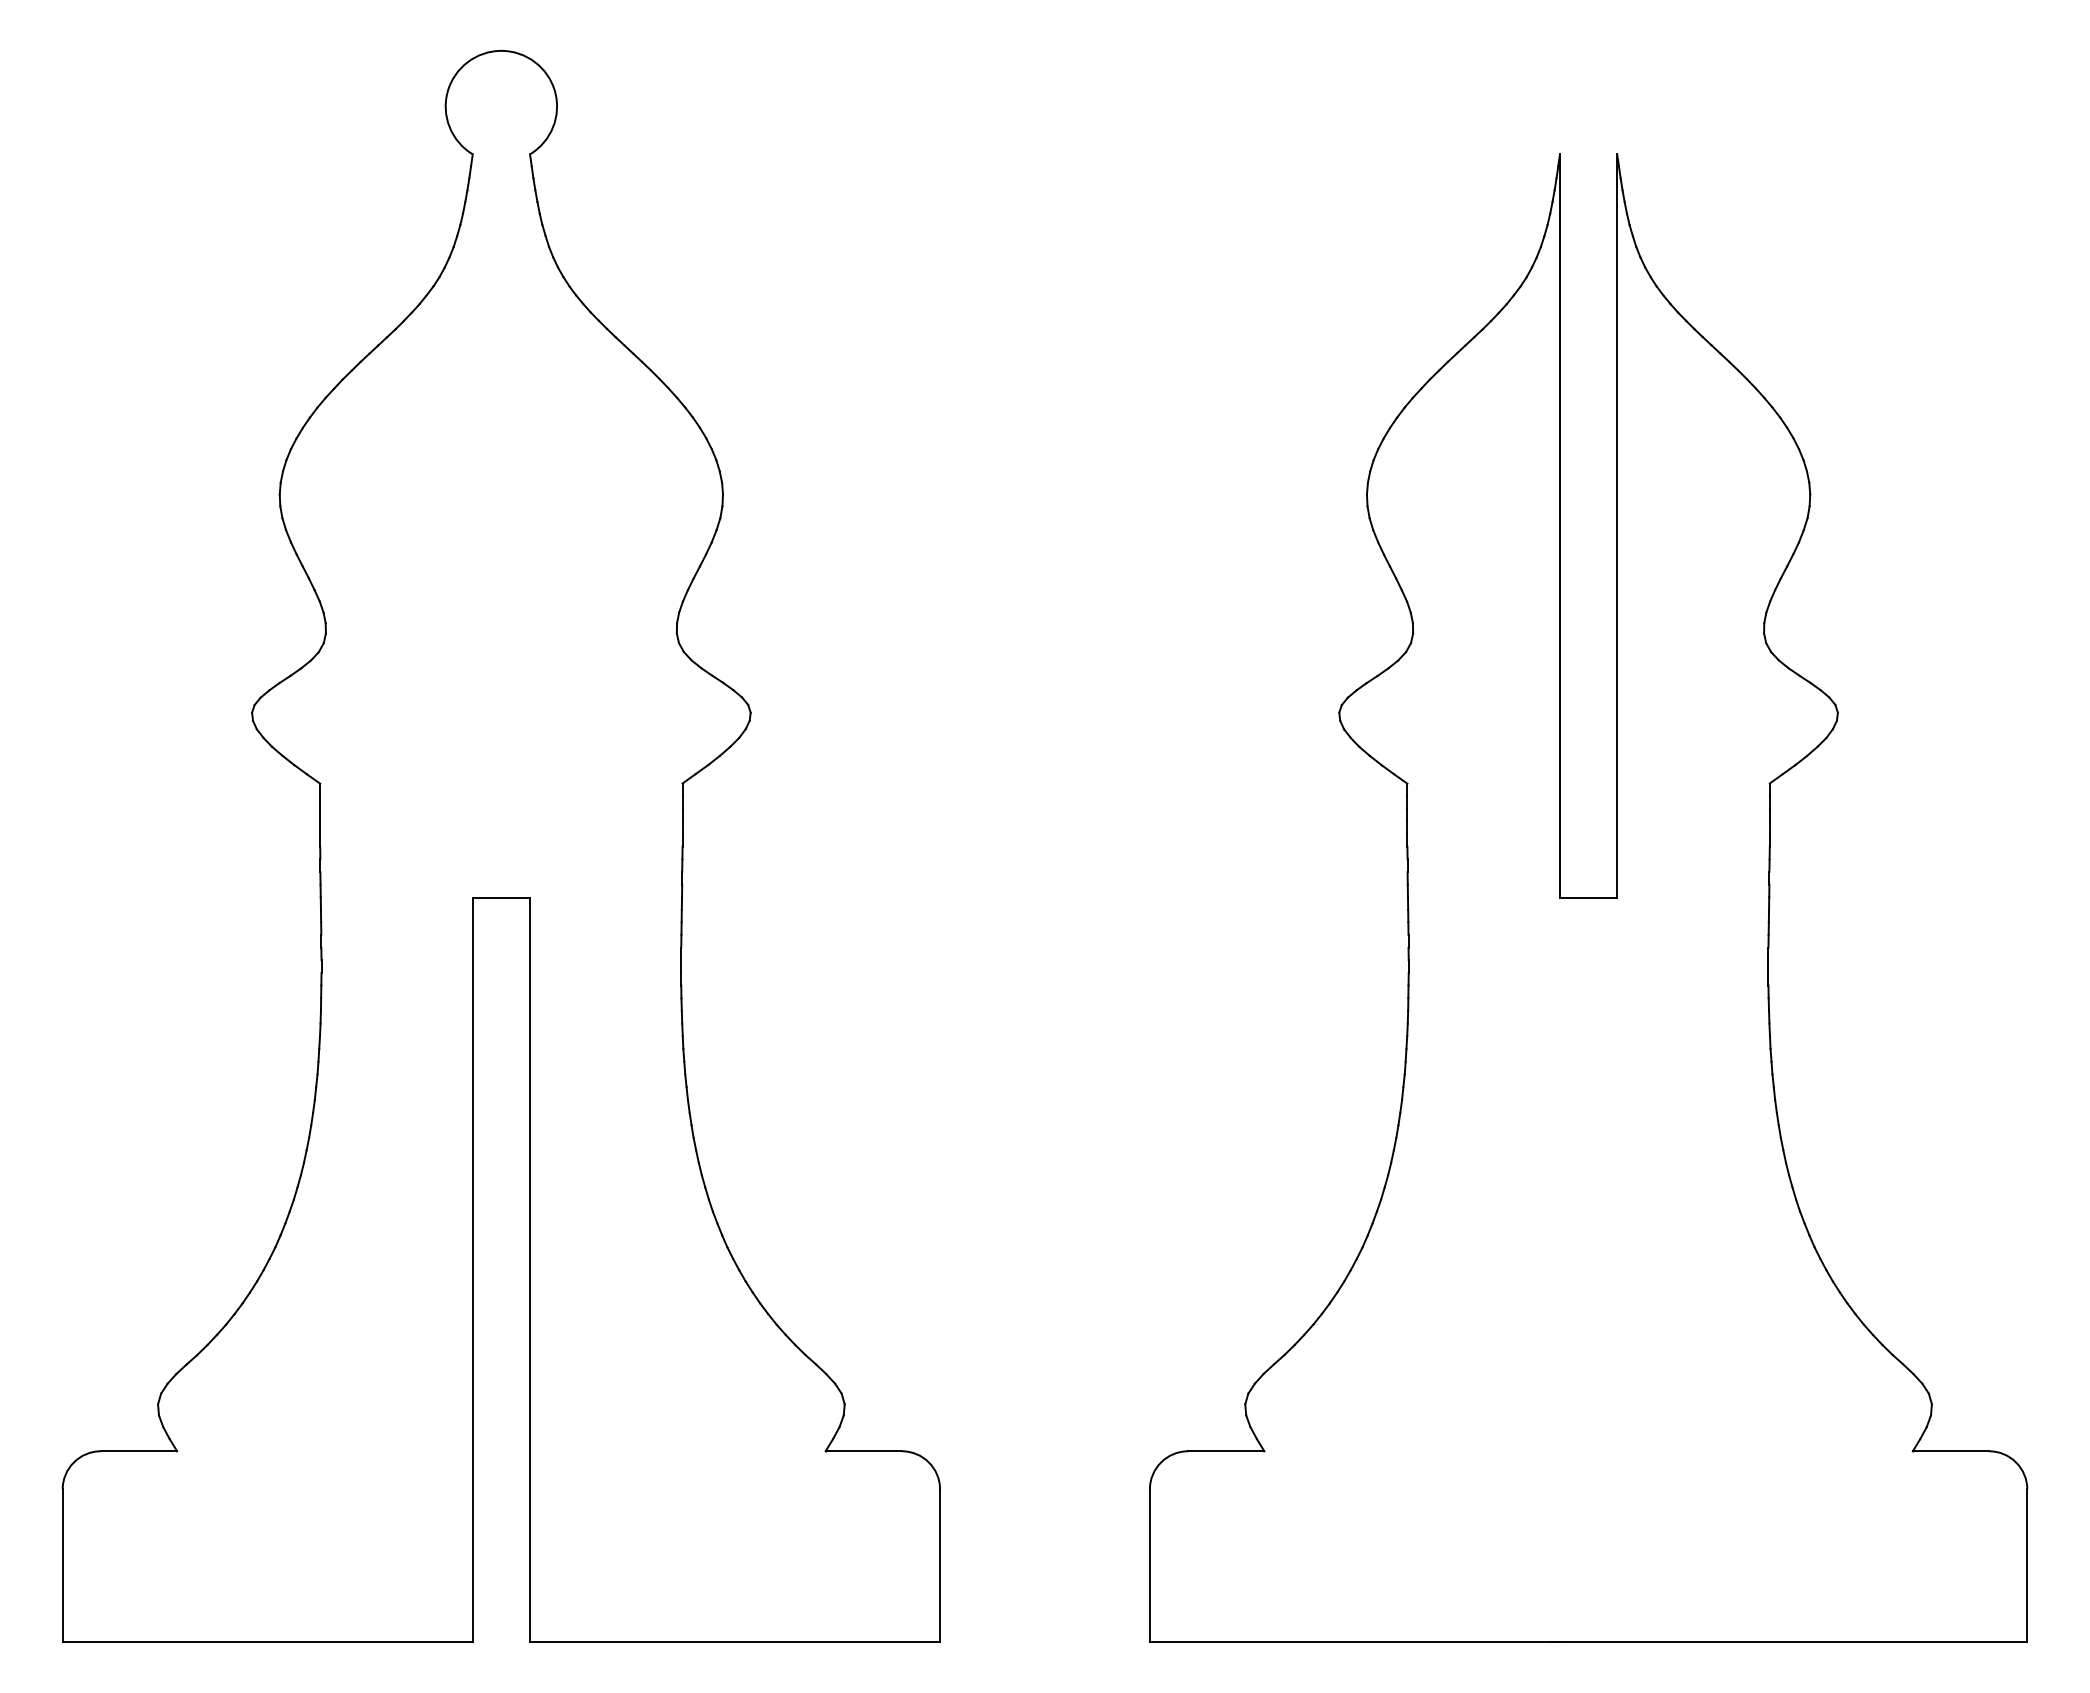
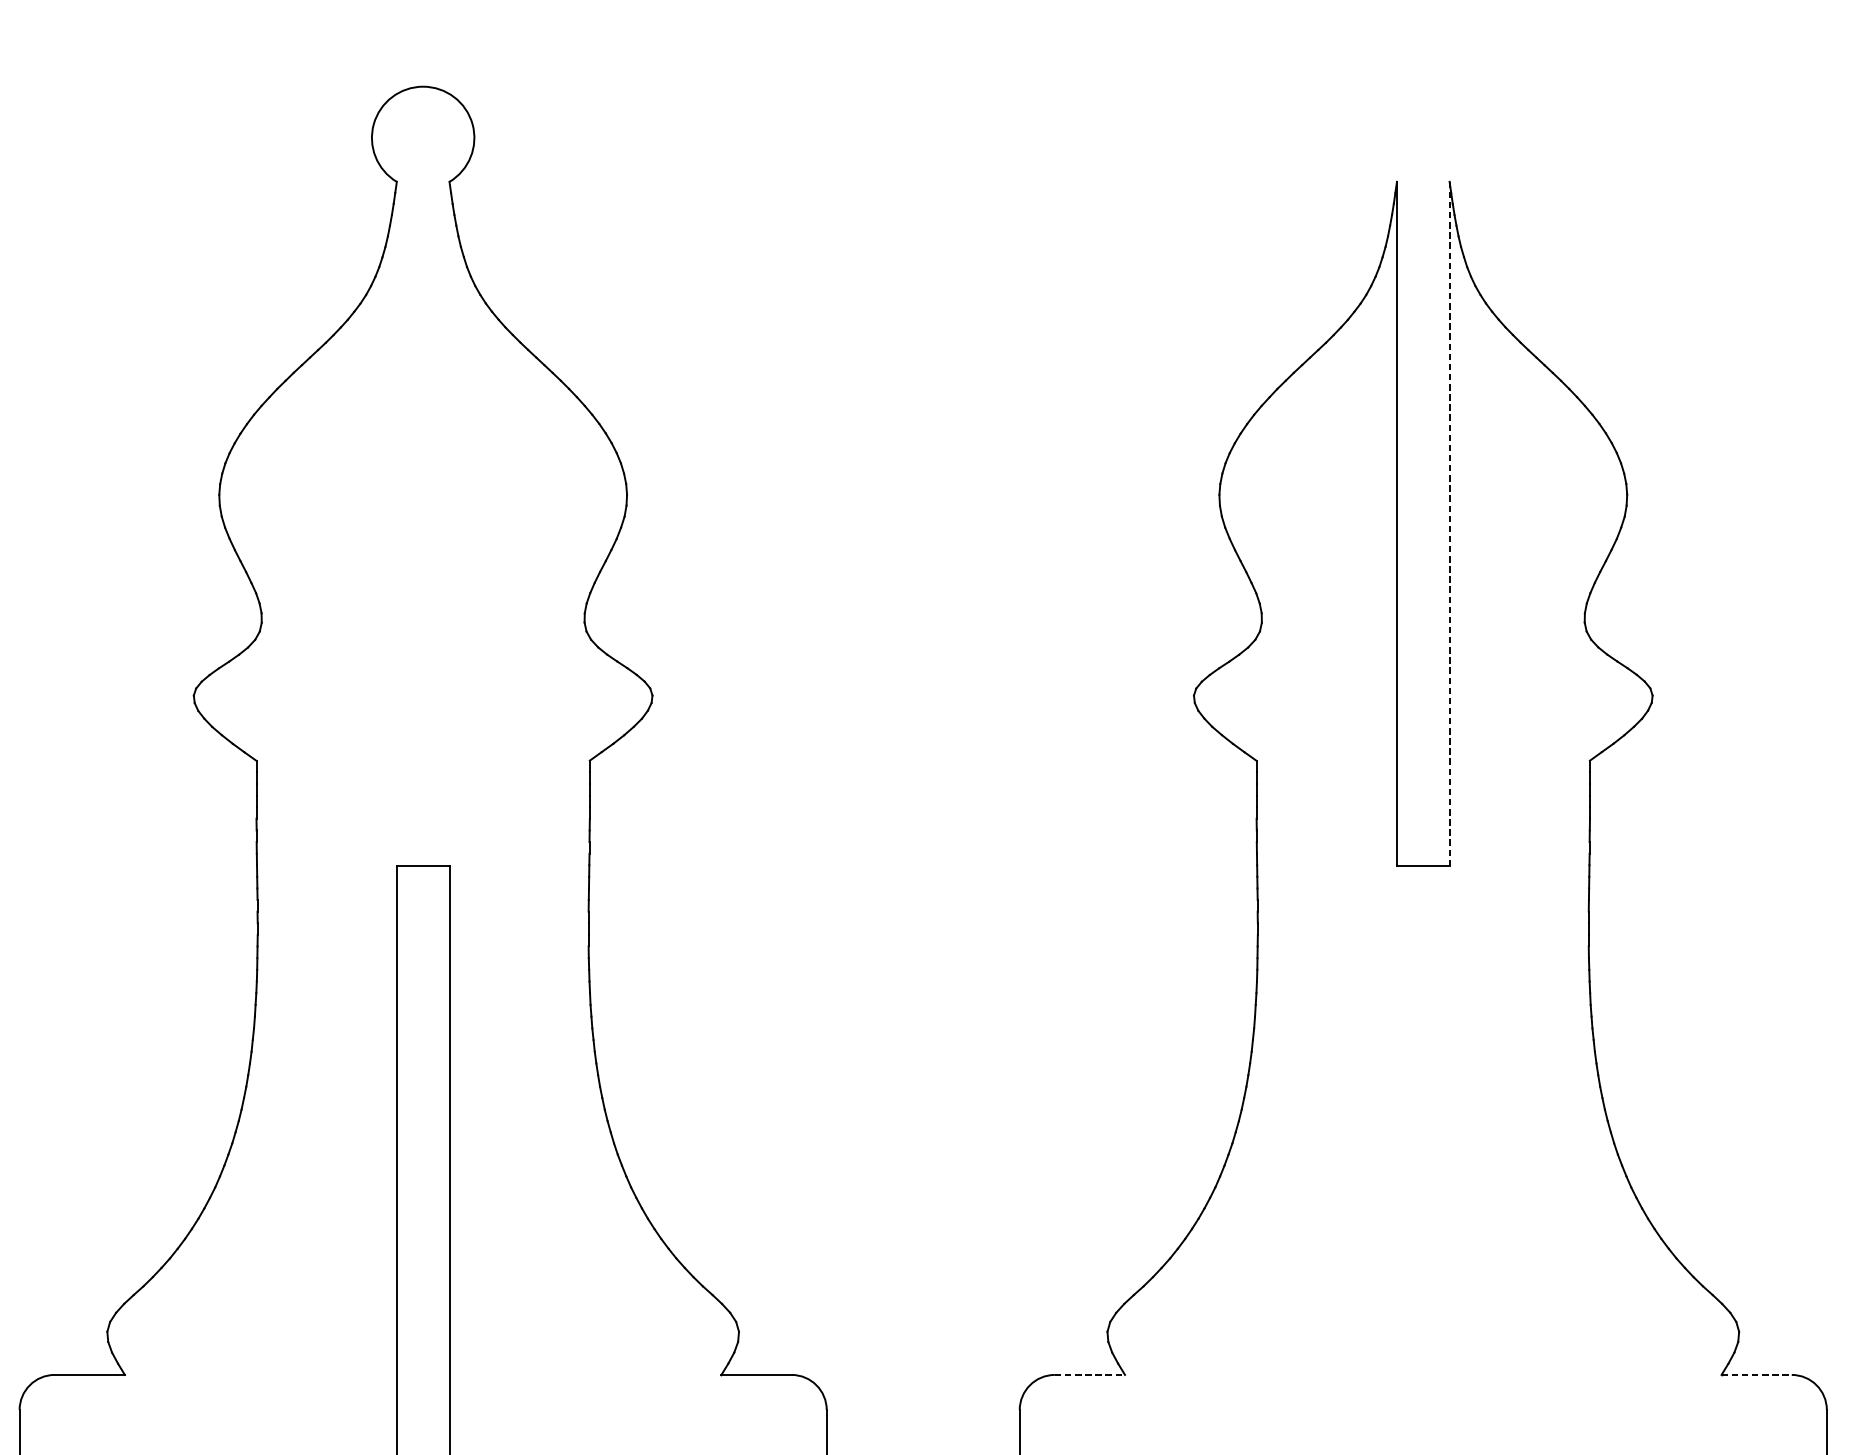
line: (1617, 526) -> (1449, 524), solid -> dashed
line: (1226, 1451) -> (1090, 1375), solid -> dashed
line: (1951, 1451) -> (1757, 1375), solid -> dashed

